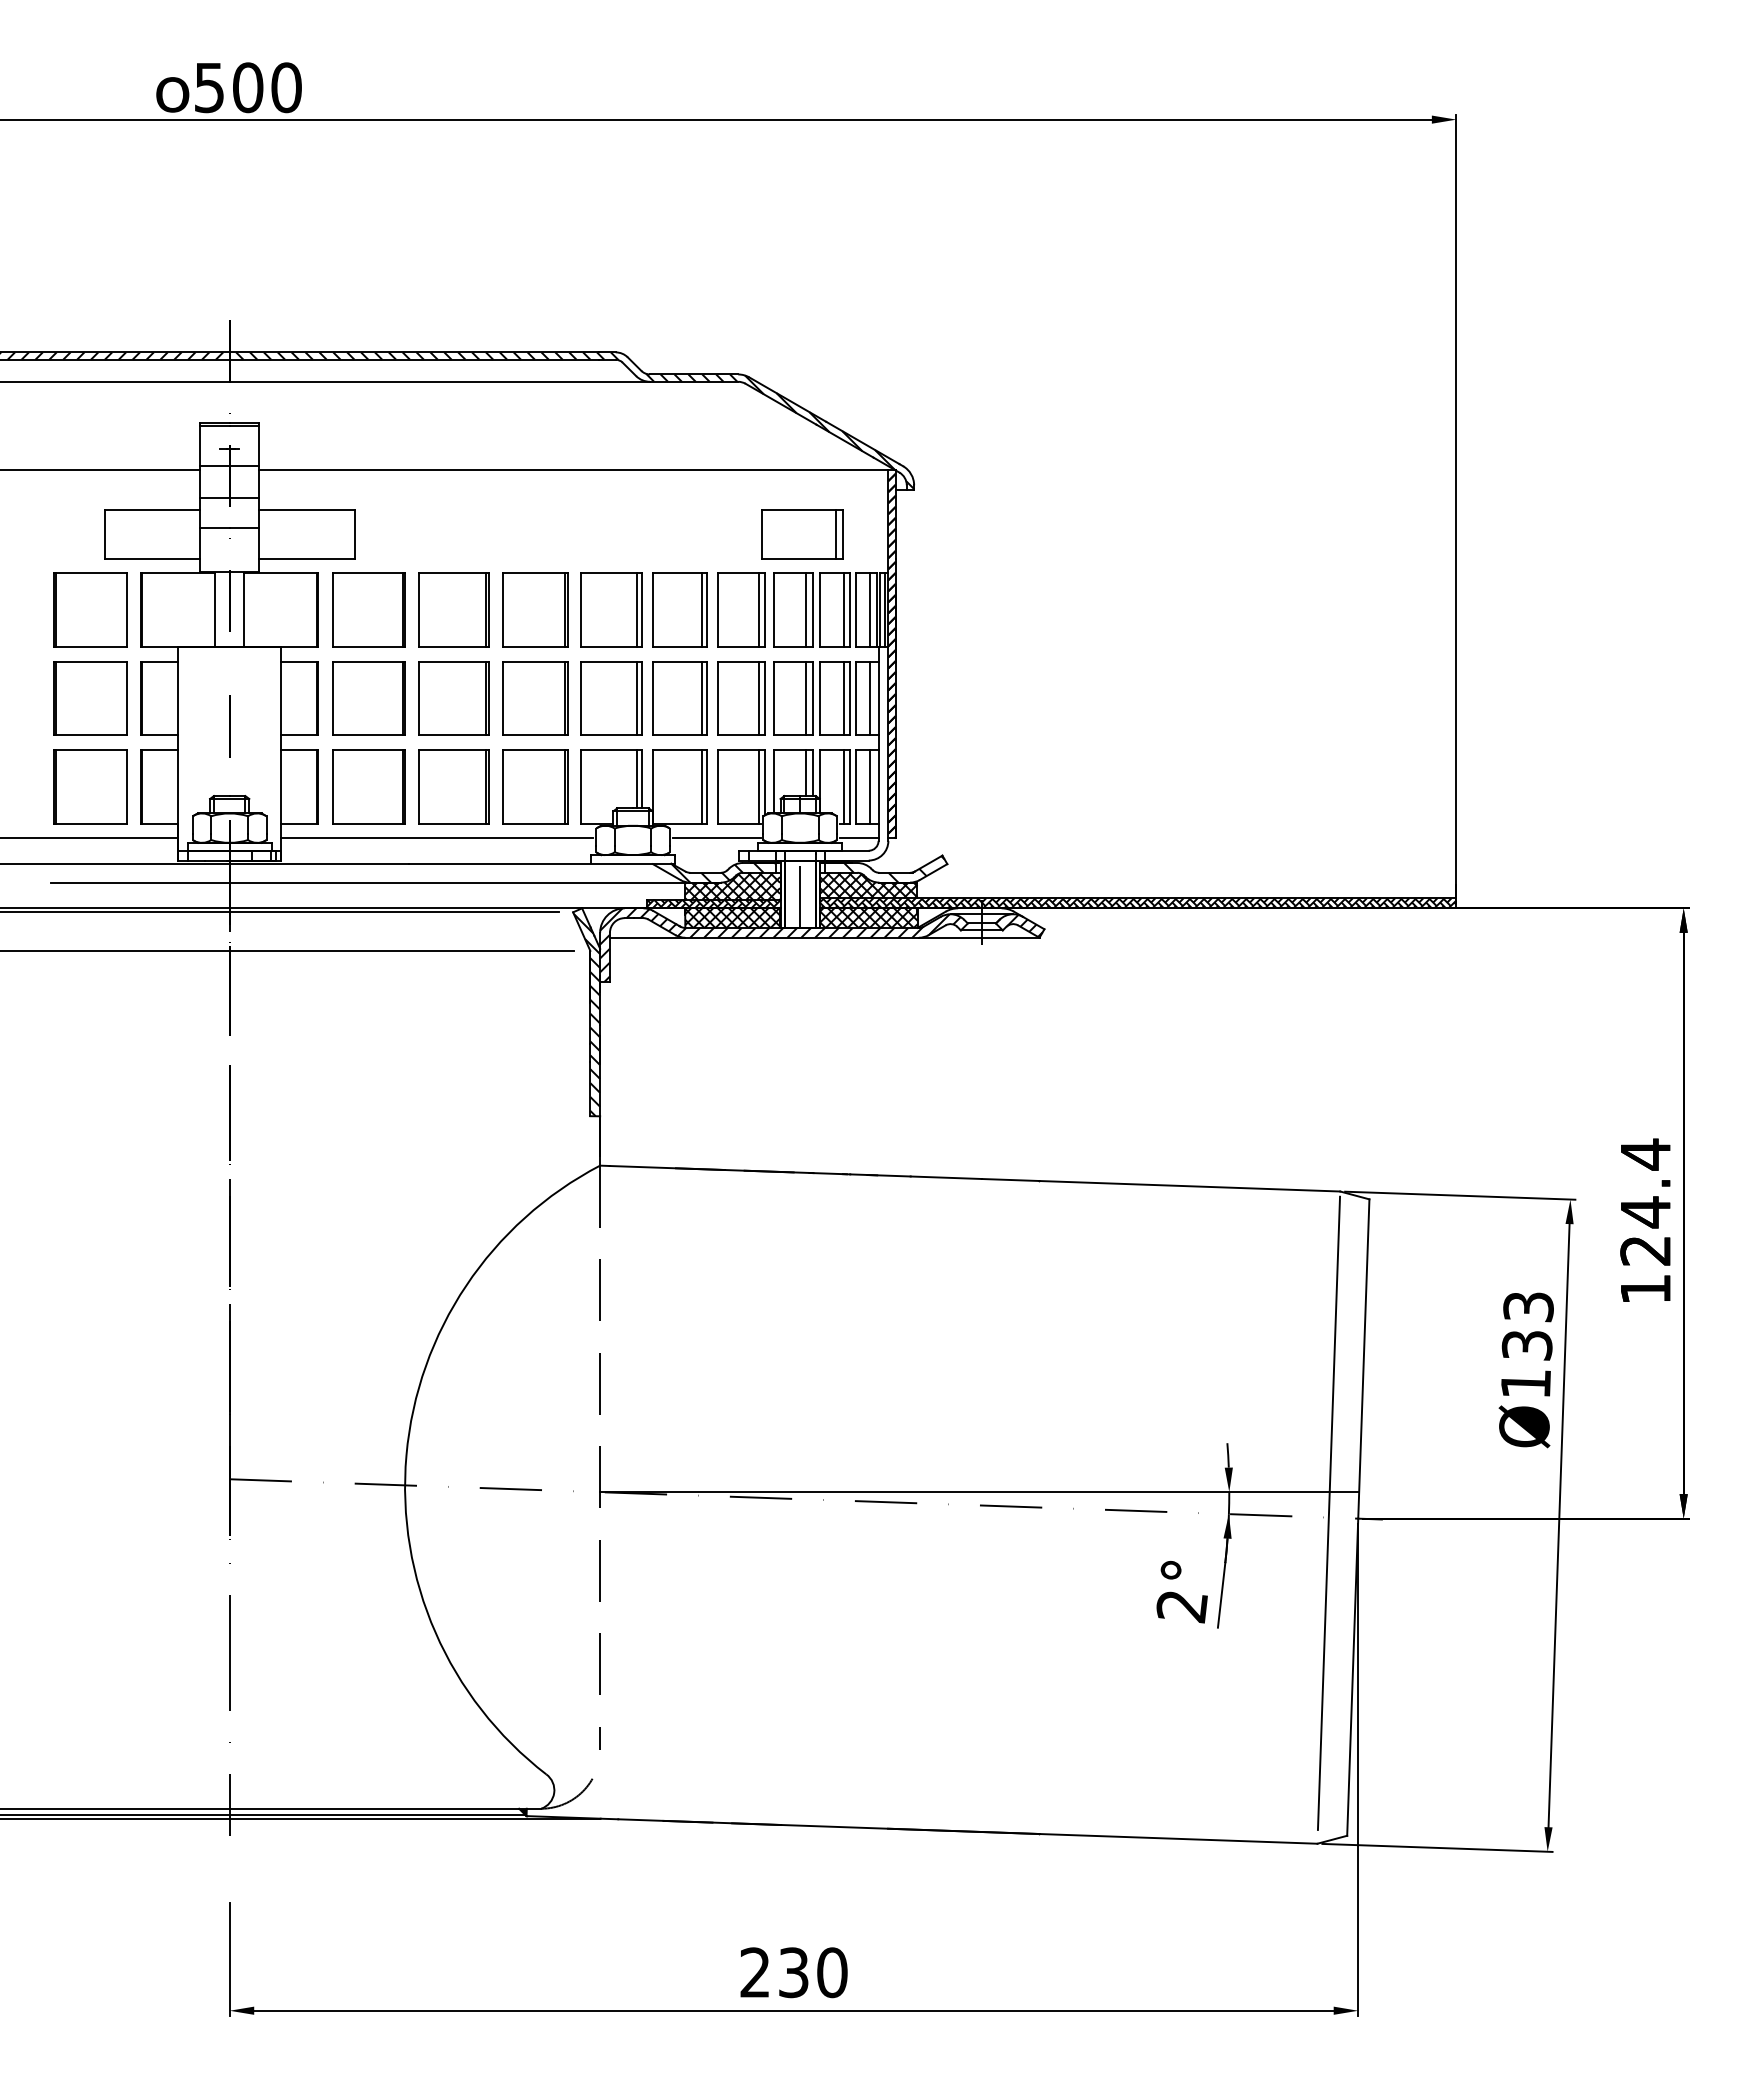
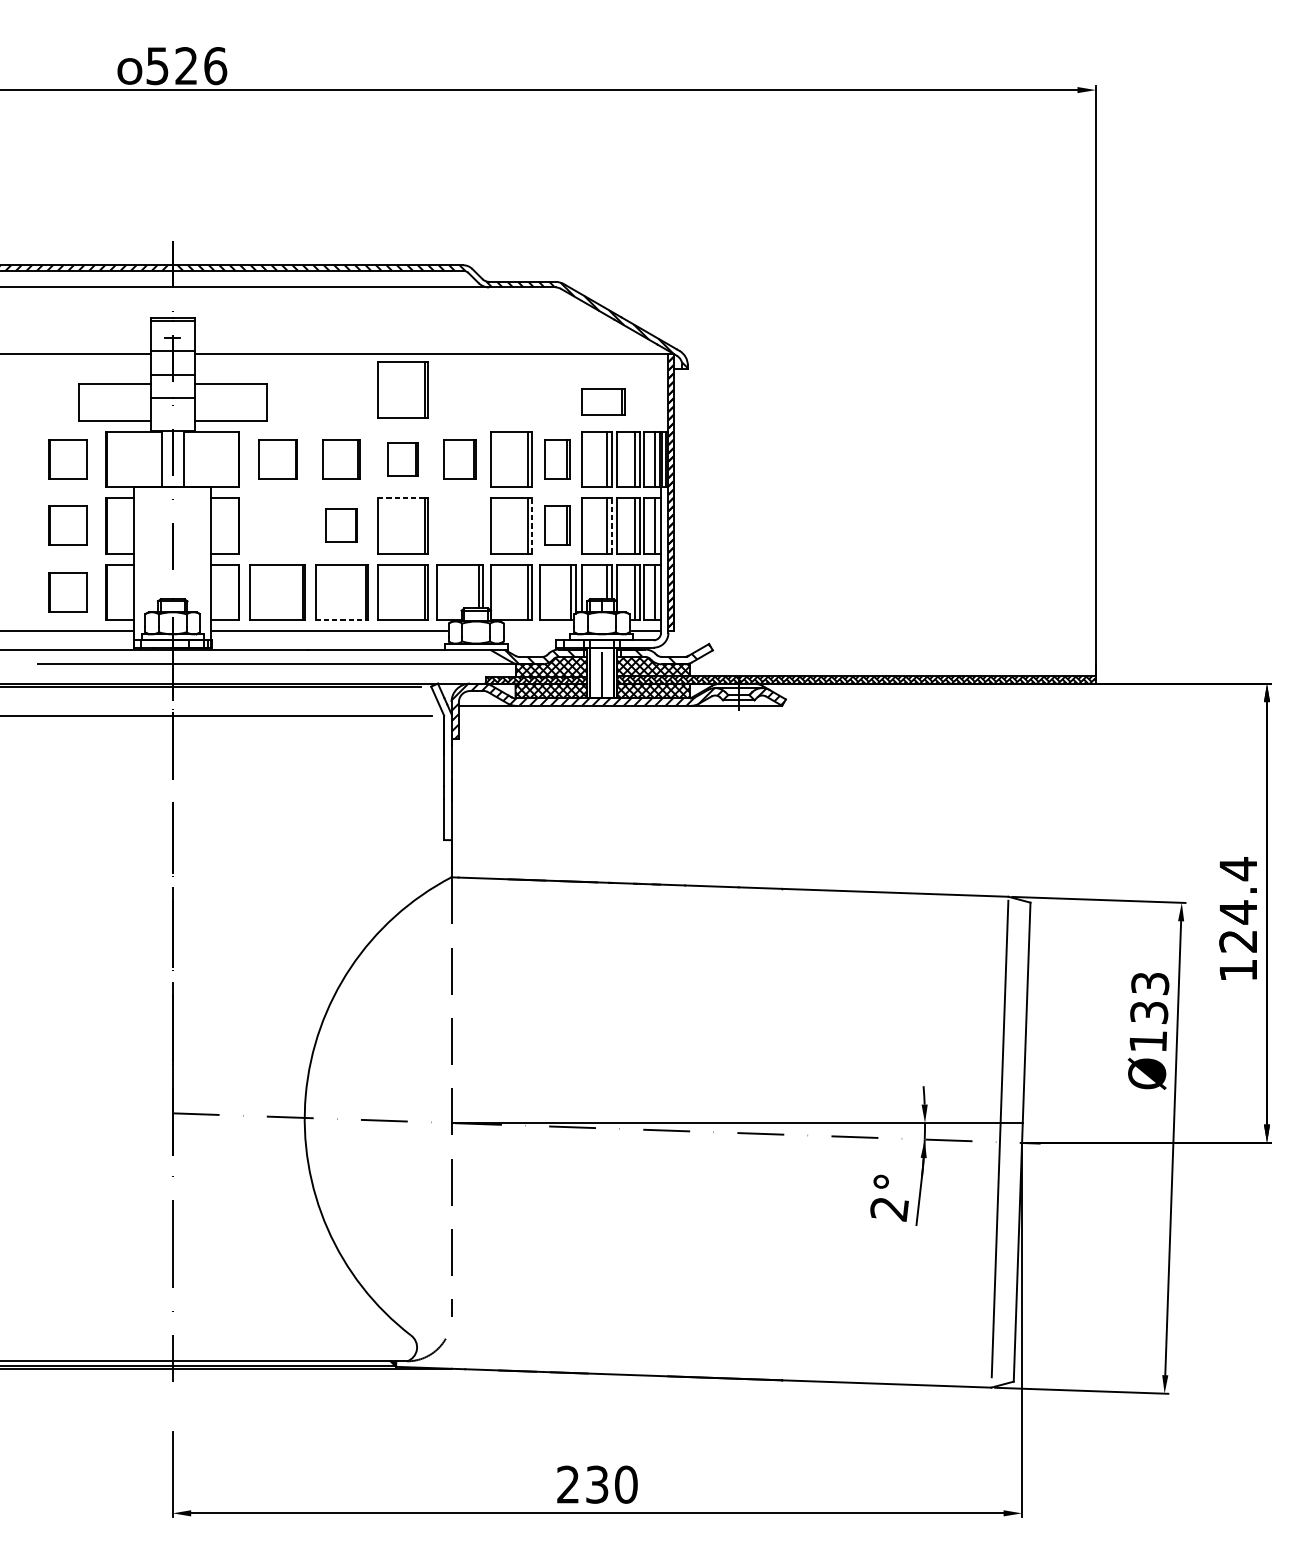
text: (267, 87) -> (201, 65), 500 -> 526
part: (535, 517) -> (402, 389), added
part: (802, 534) -> (603, 402), size x0.7
part: (90, 609) -> (67, 458), size x0.7
part: (368, 609) -> (277, 458), size x0.7
part: (453, 609) -> (341, 458), size x0.7
part: (535, 609) -> (402, 458), size x0.6
part: (611, 609) -> (460, 458), size x0.7
part: (741, 609) -> (557, 458), size x0.7
line: (533, 661) -> (401, 497), solid -> dashed
part: (90, 698) -> (67, 525), size x0.7
part: (368, 698) -> (277, 525), removed
part: (453, 698) -> (341, 525), size x0.6
part: (611, 698) -> (460, 525), removed
line: (707, 698) -> (532, 525), solid -> dashed
part: (741, 698) -> (557, 525), size x0.7
line: (812, 698) -> (611, 525), solid -> dashed
part: (90, 786) -> (67, 591), size x0.7
line: (453, 823) -> (341, 619), solid -> dashed
line: (716, 838) -> (539, 631), removed
hatch: (586, 1012) -> (441, 762), removed

